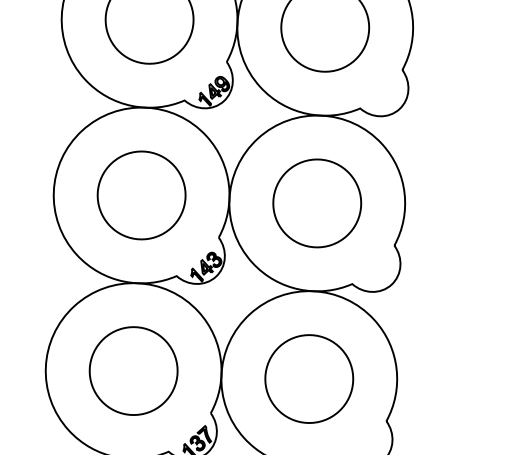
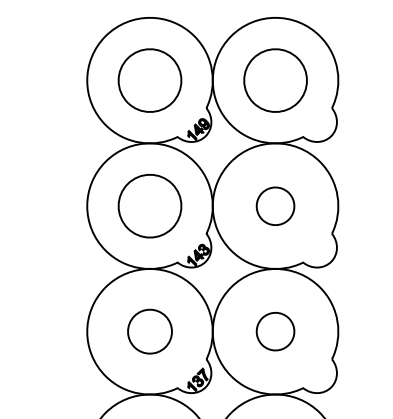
part: (317, 203) -> (275, 206), size x0.6
part: (132, 370) -> (149, 331), size x0.7
part: (309, 378) -> (275, 331), size x0.6

